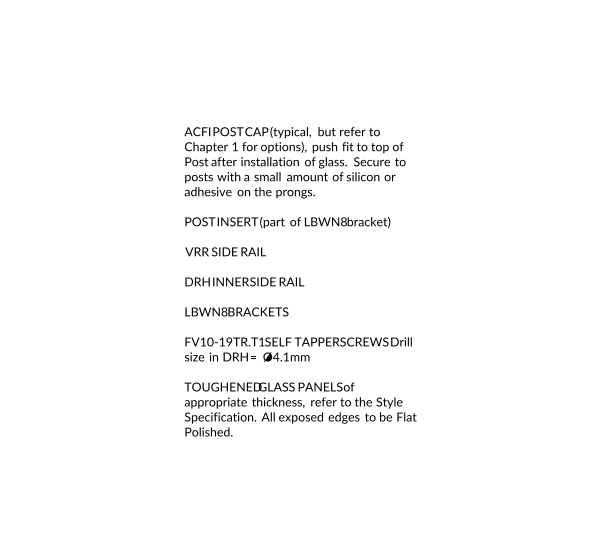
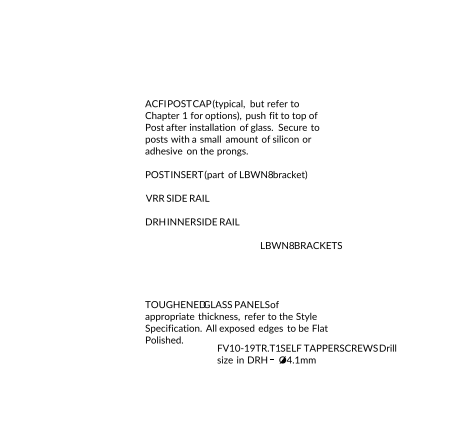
text: (236, 311) -> (301, 245), moved
text: (297, 348) -> (306, 353), moved

